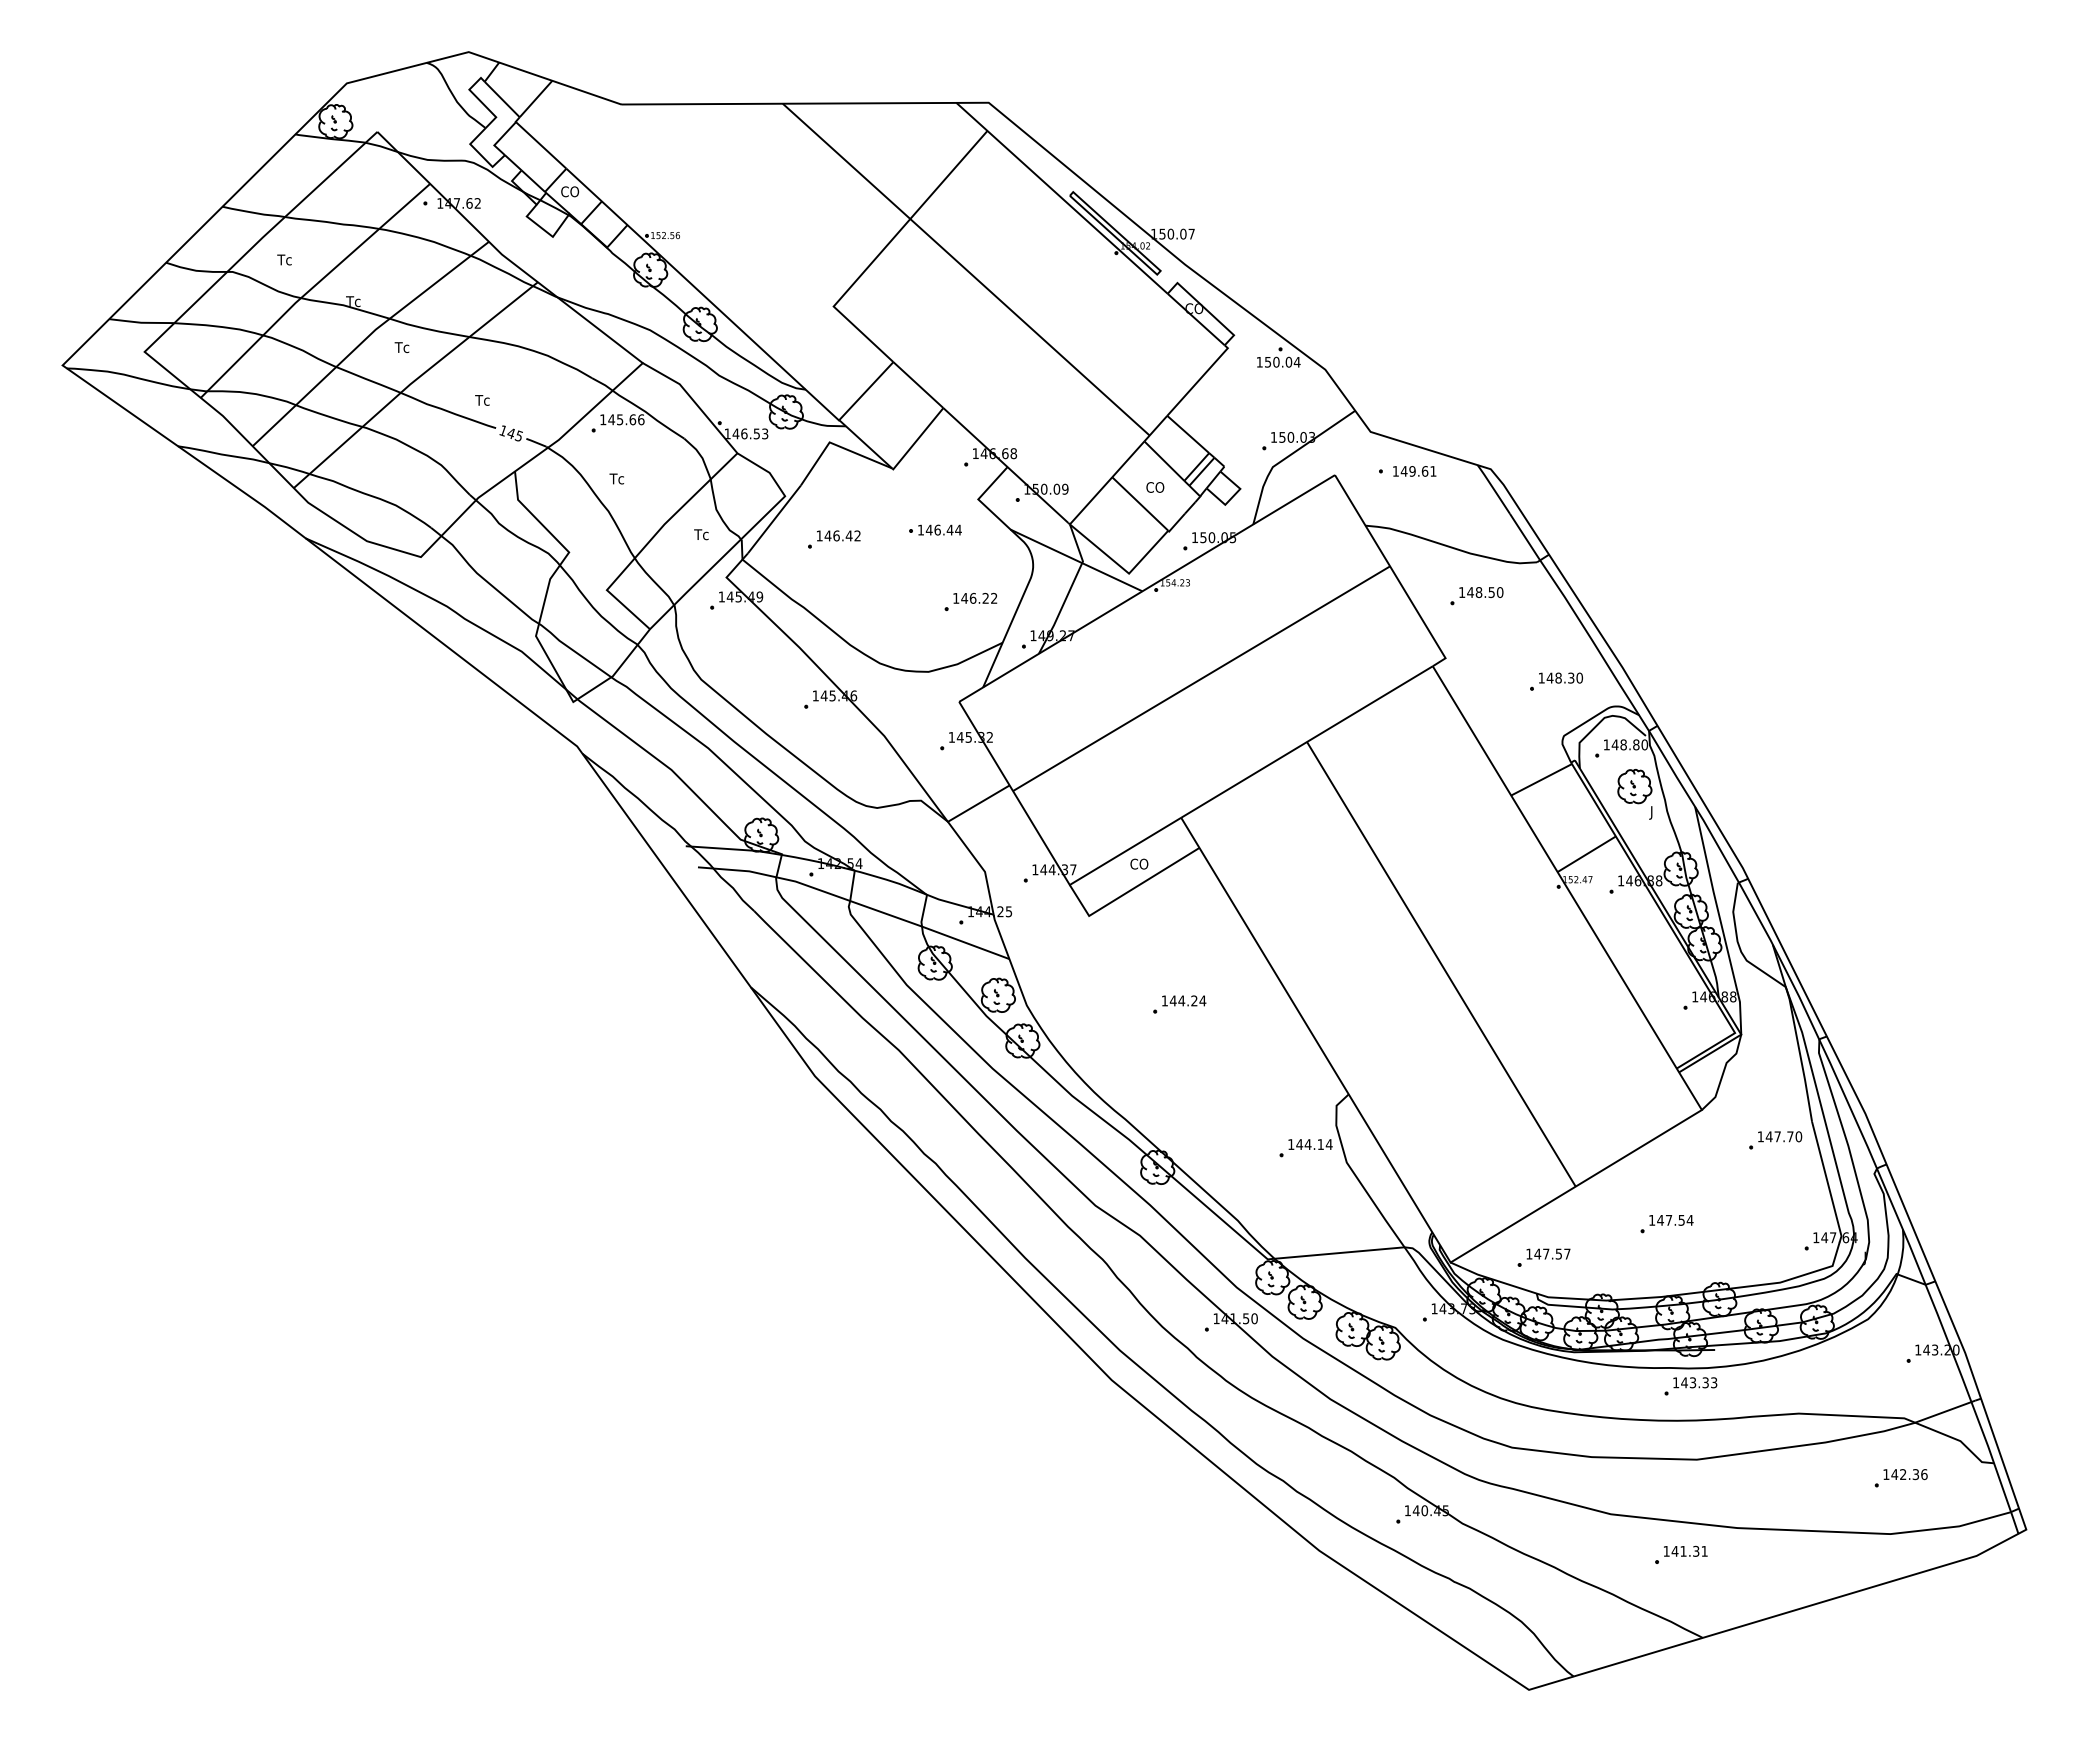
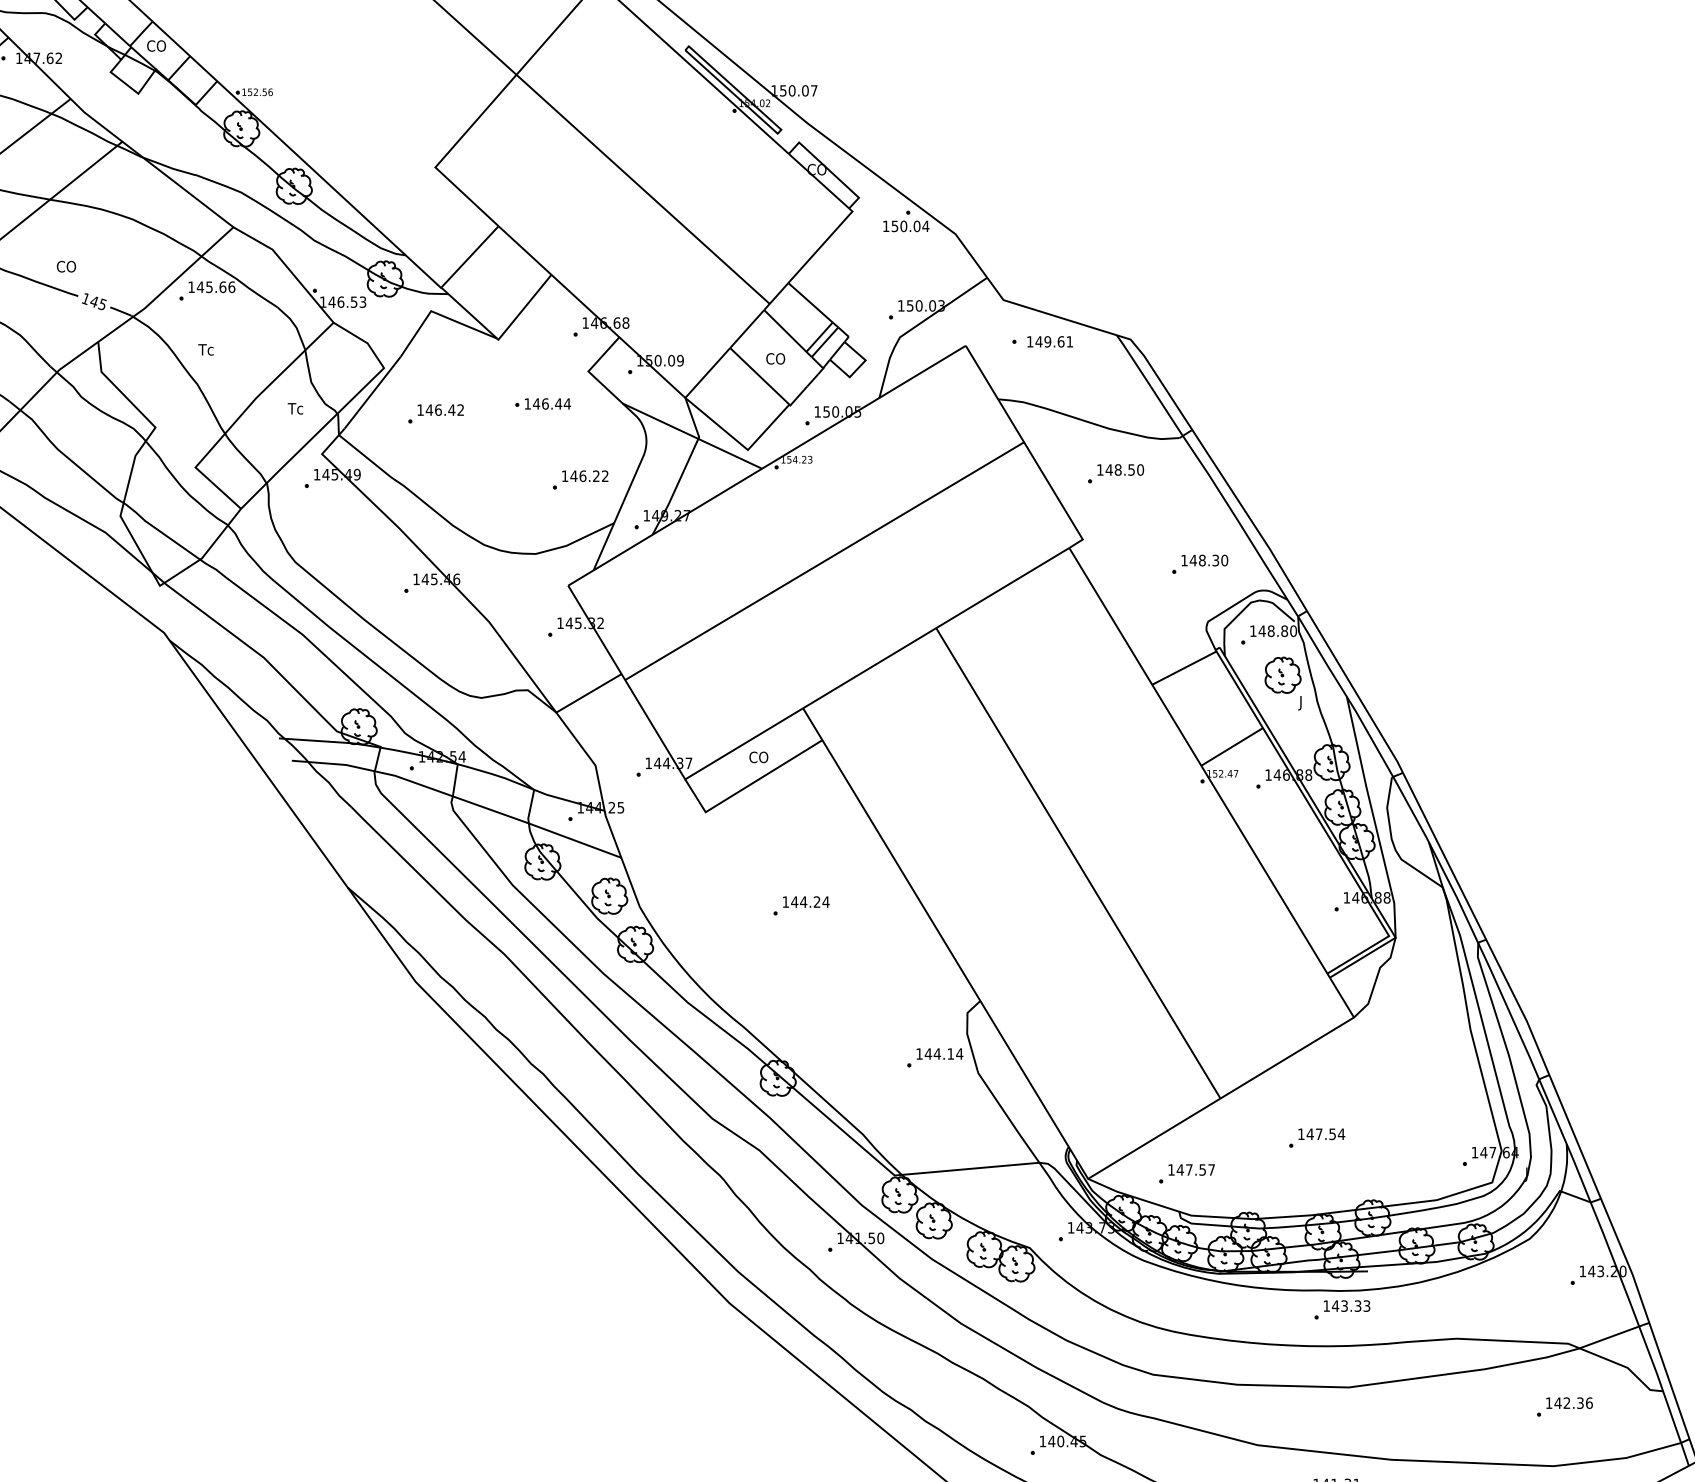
text: (484, 399) -> (65, 265), Tc -> CO
part: (1775, 1140) -> (1431, 1049), removed

